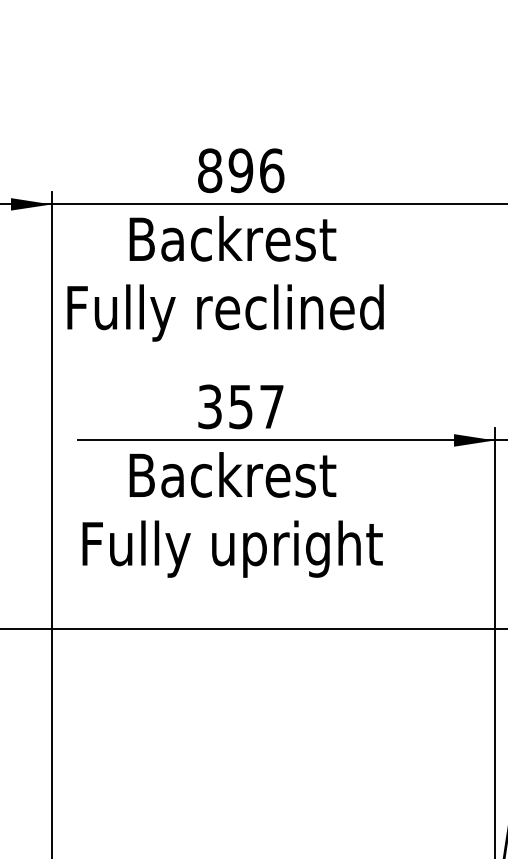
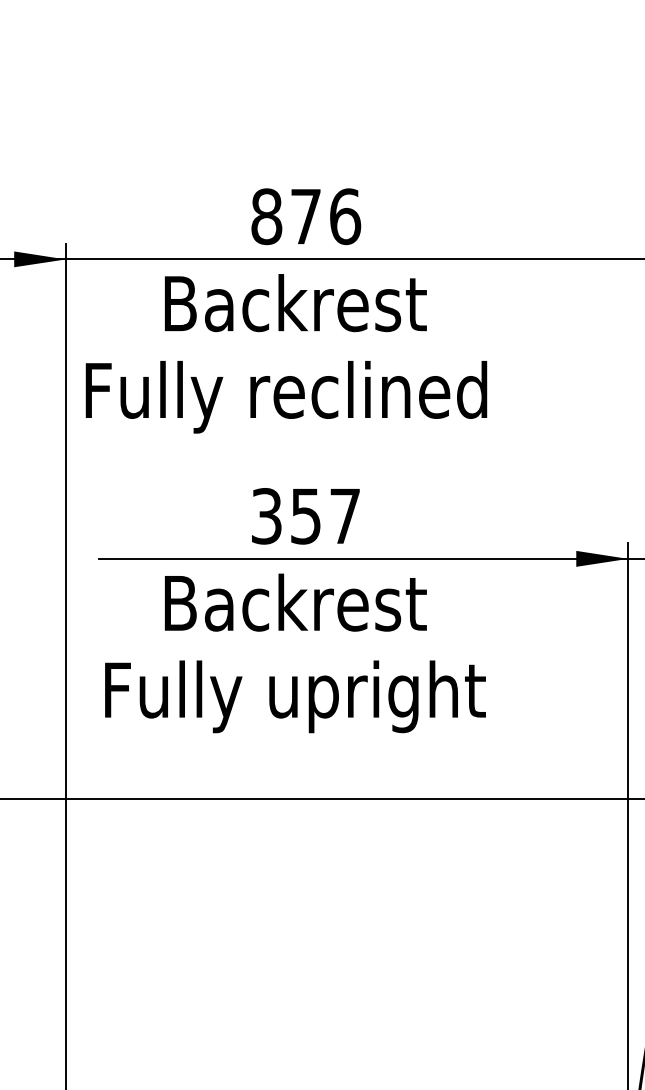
text: (240, 170) -> (305, 216), 896 -> 876

